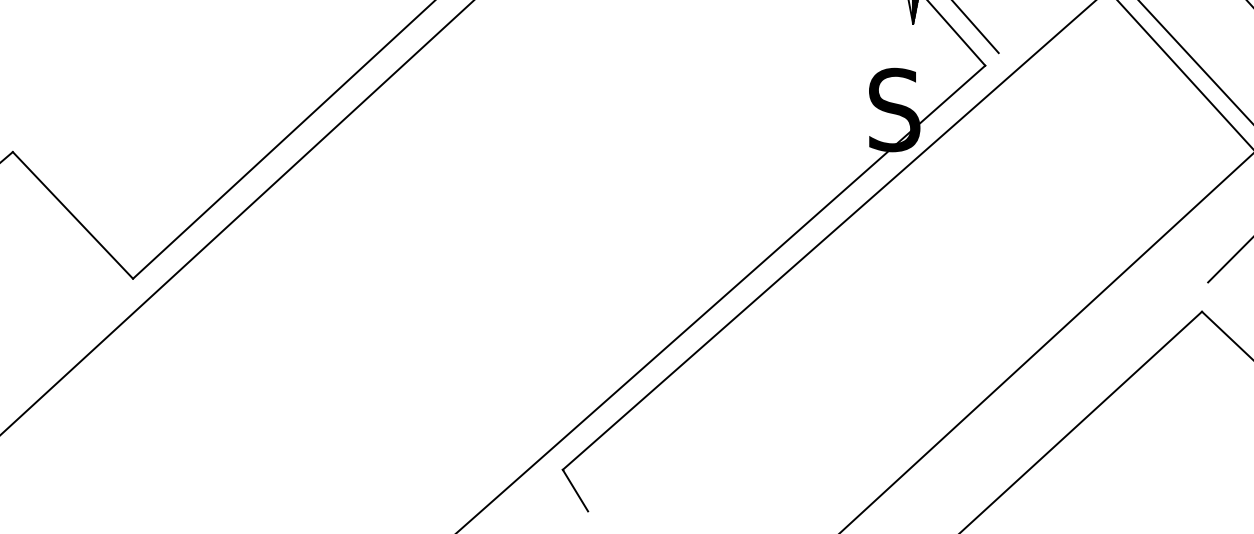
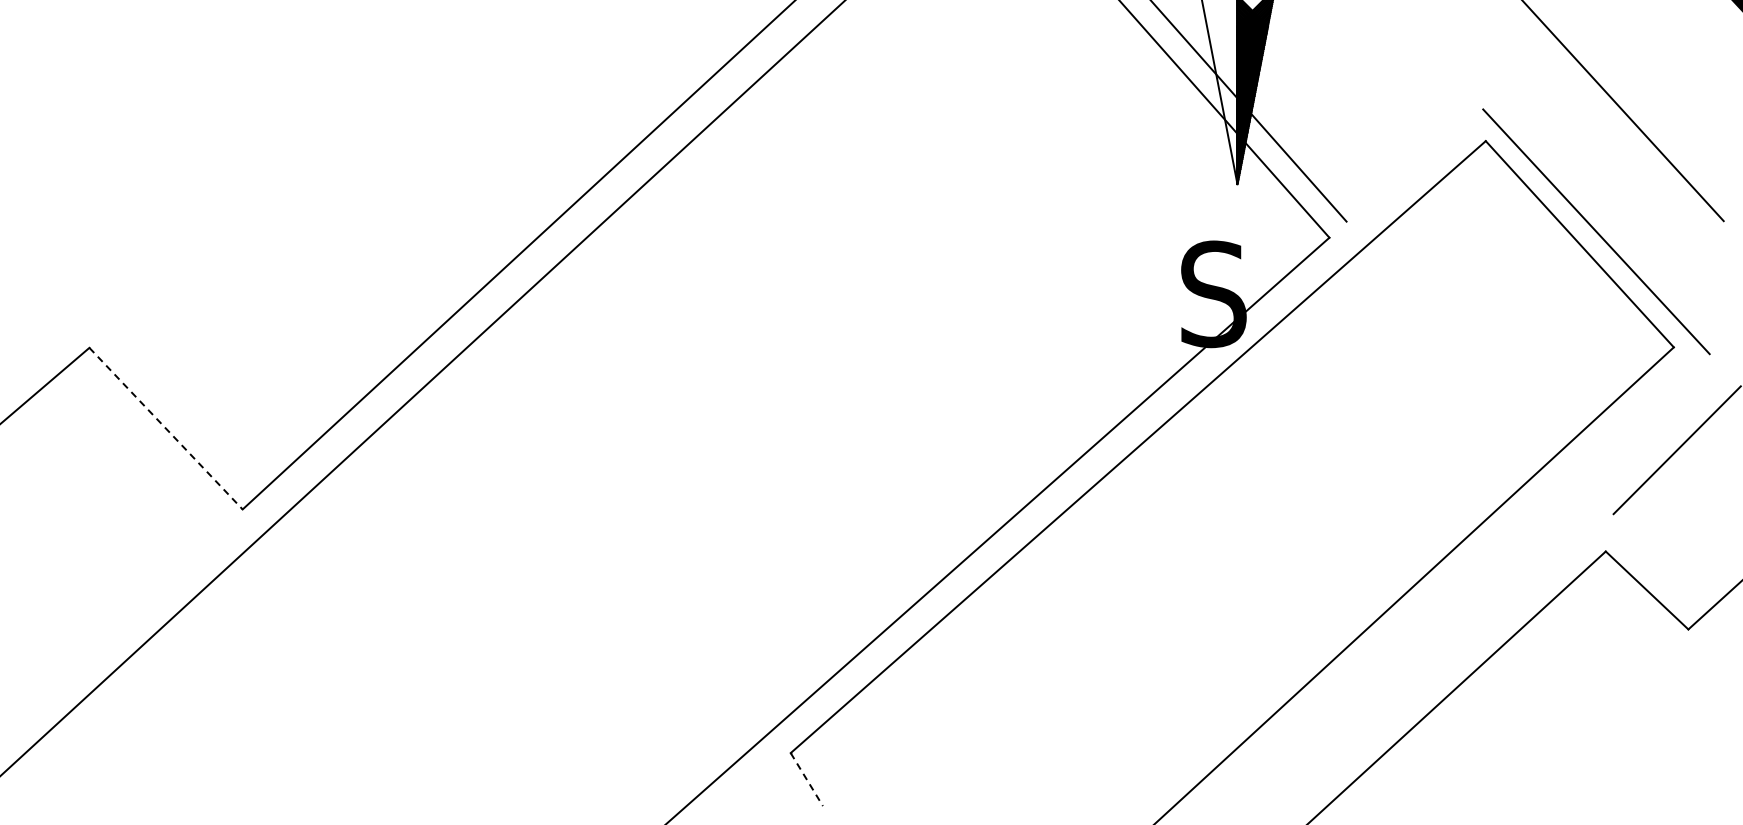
line: (73, 216) -> (166, 429), solid -> dashed
line: (575, 491) -> (807, 780), solid -> dashed

